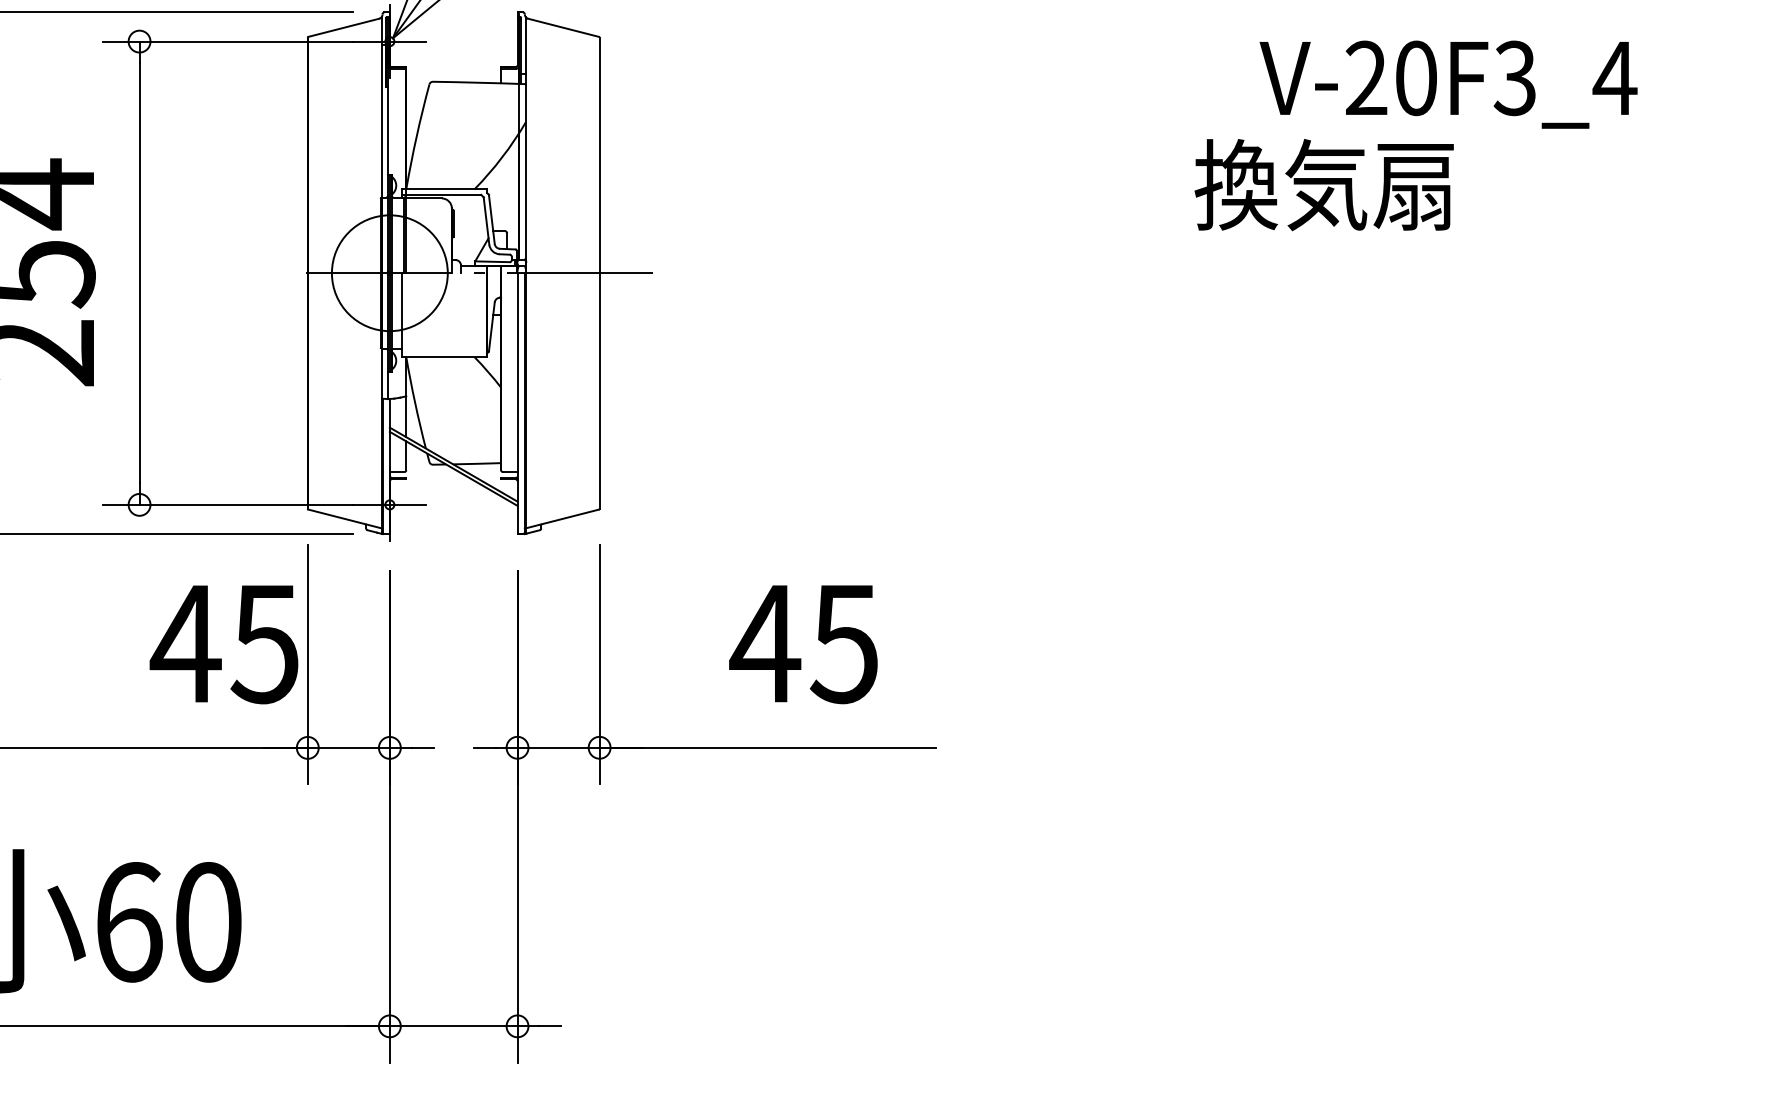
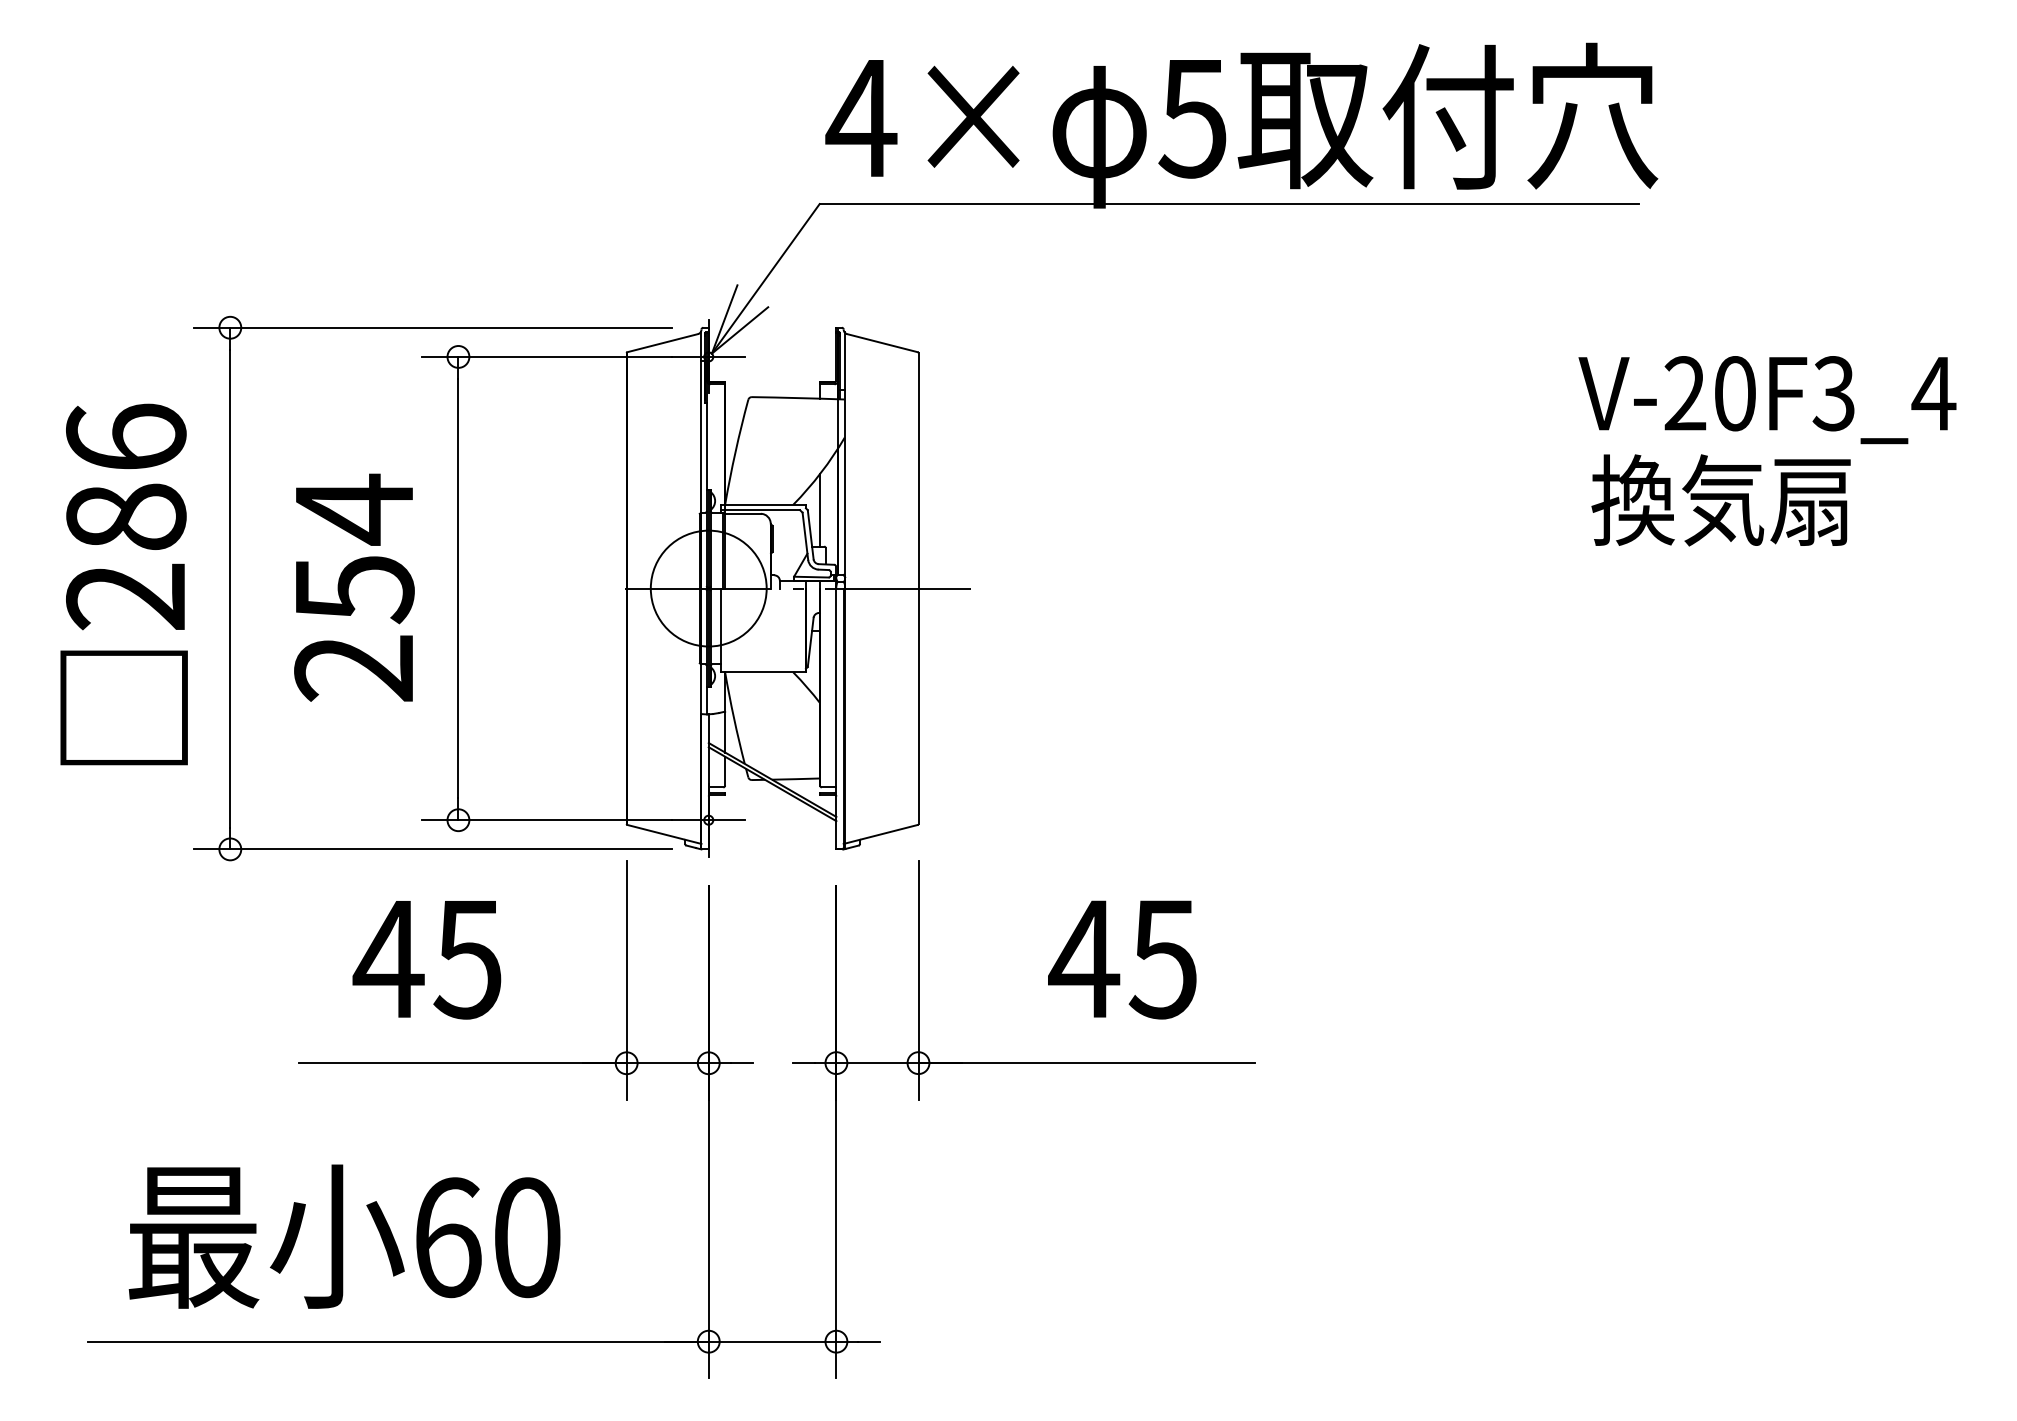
text: (1323, 185) -> (1720, 500), moved
line: (501, 195) -> (820, 510), added
text: (223, 645) -> (426, 960), moved

